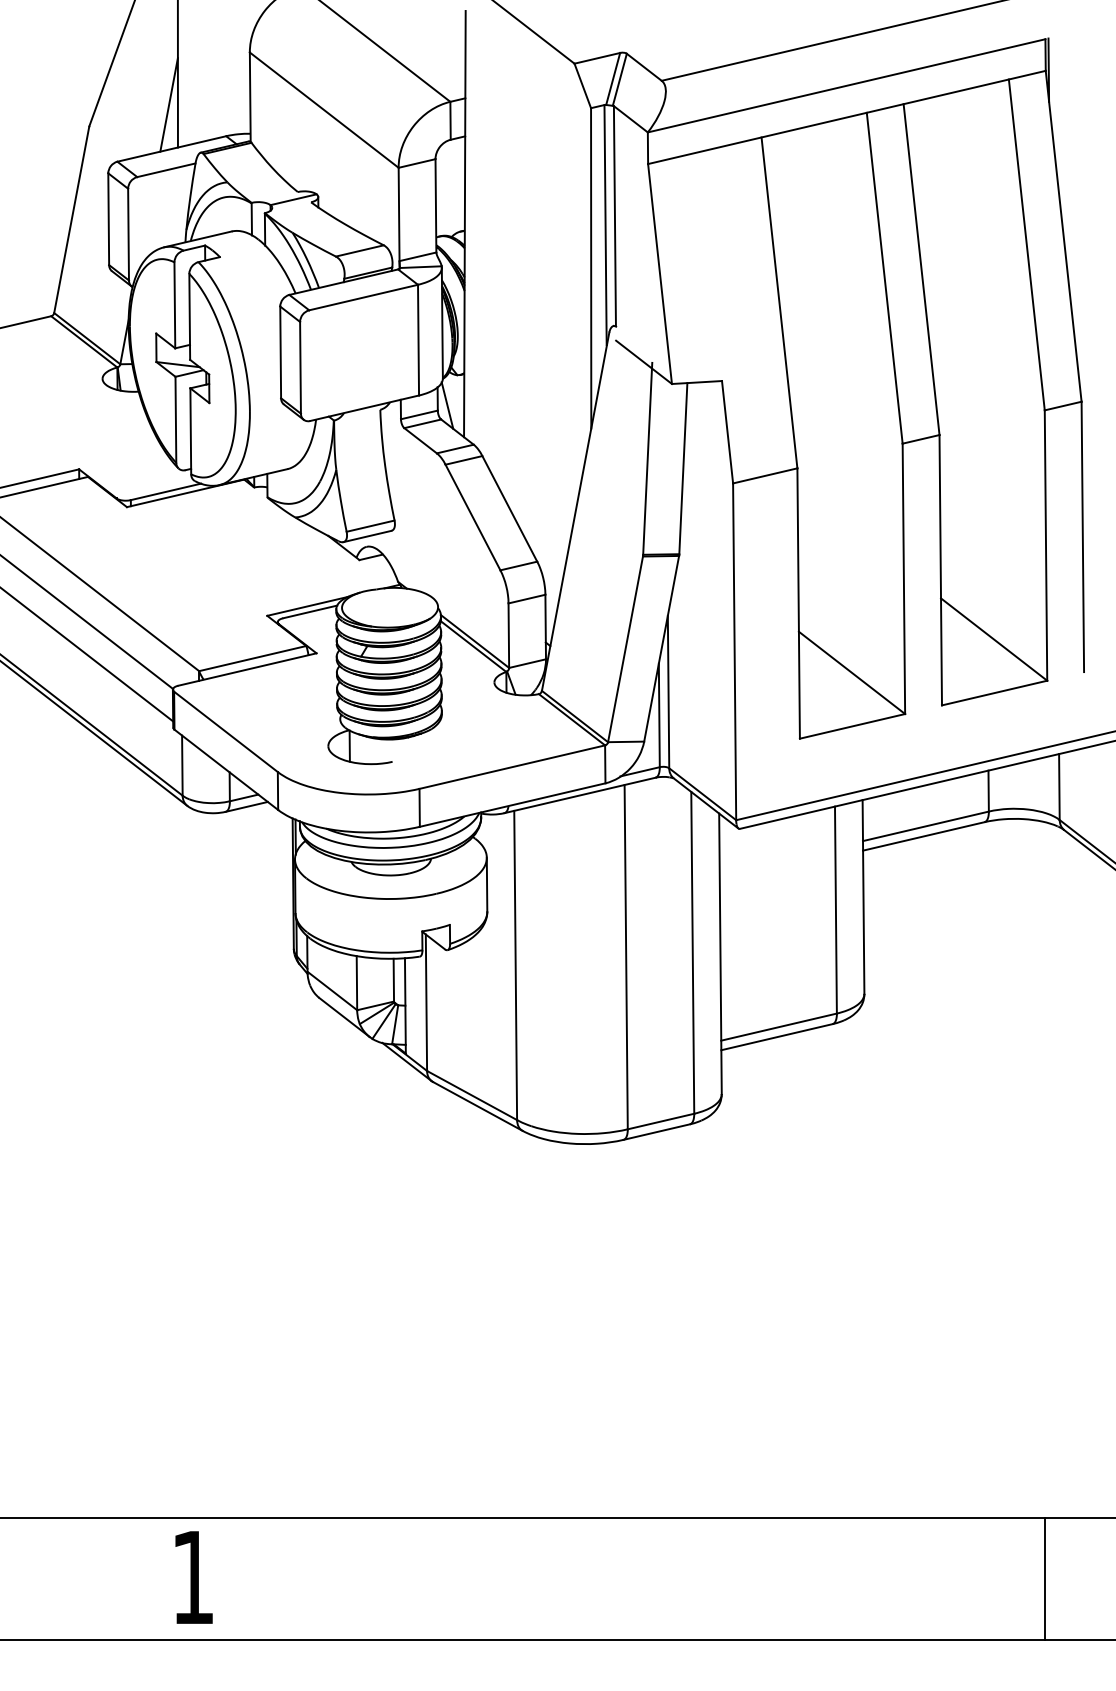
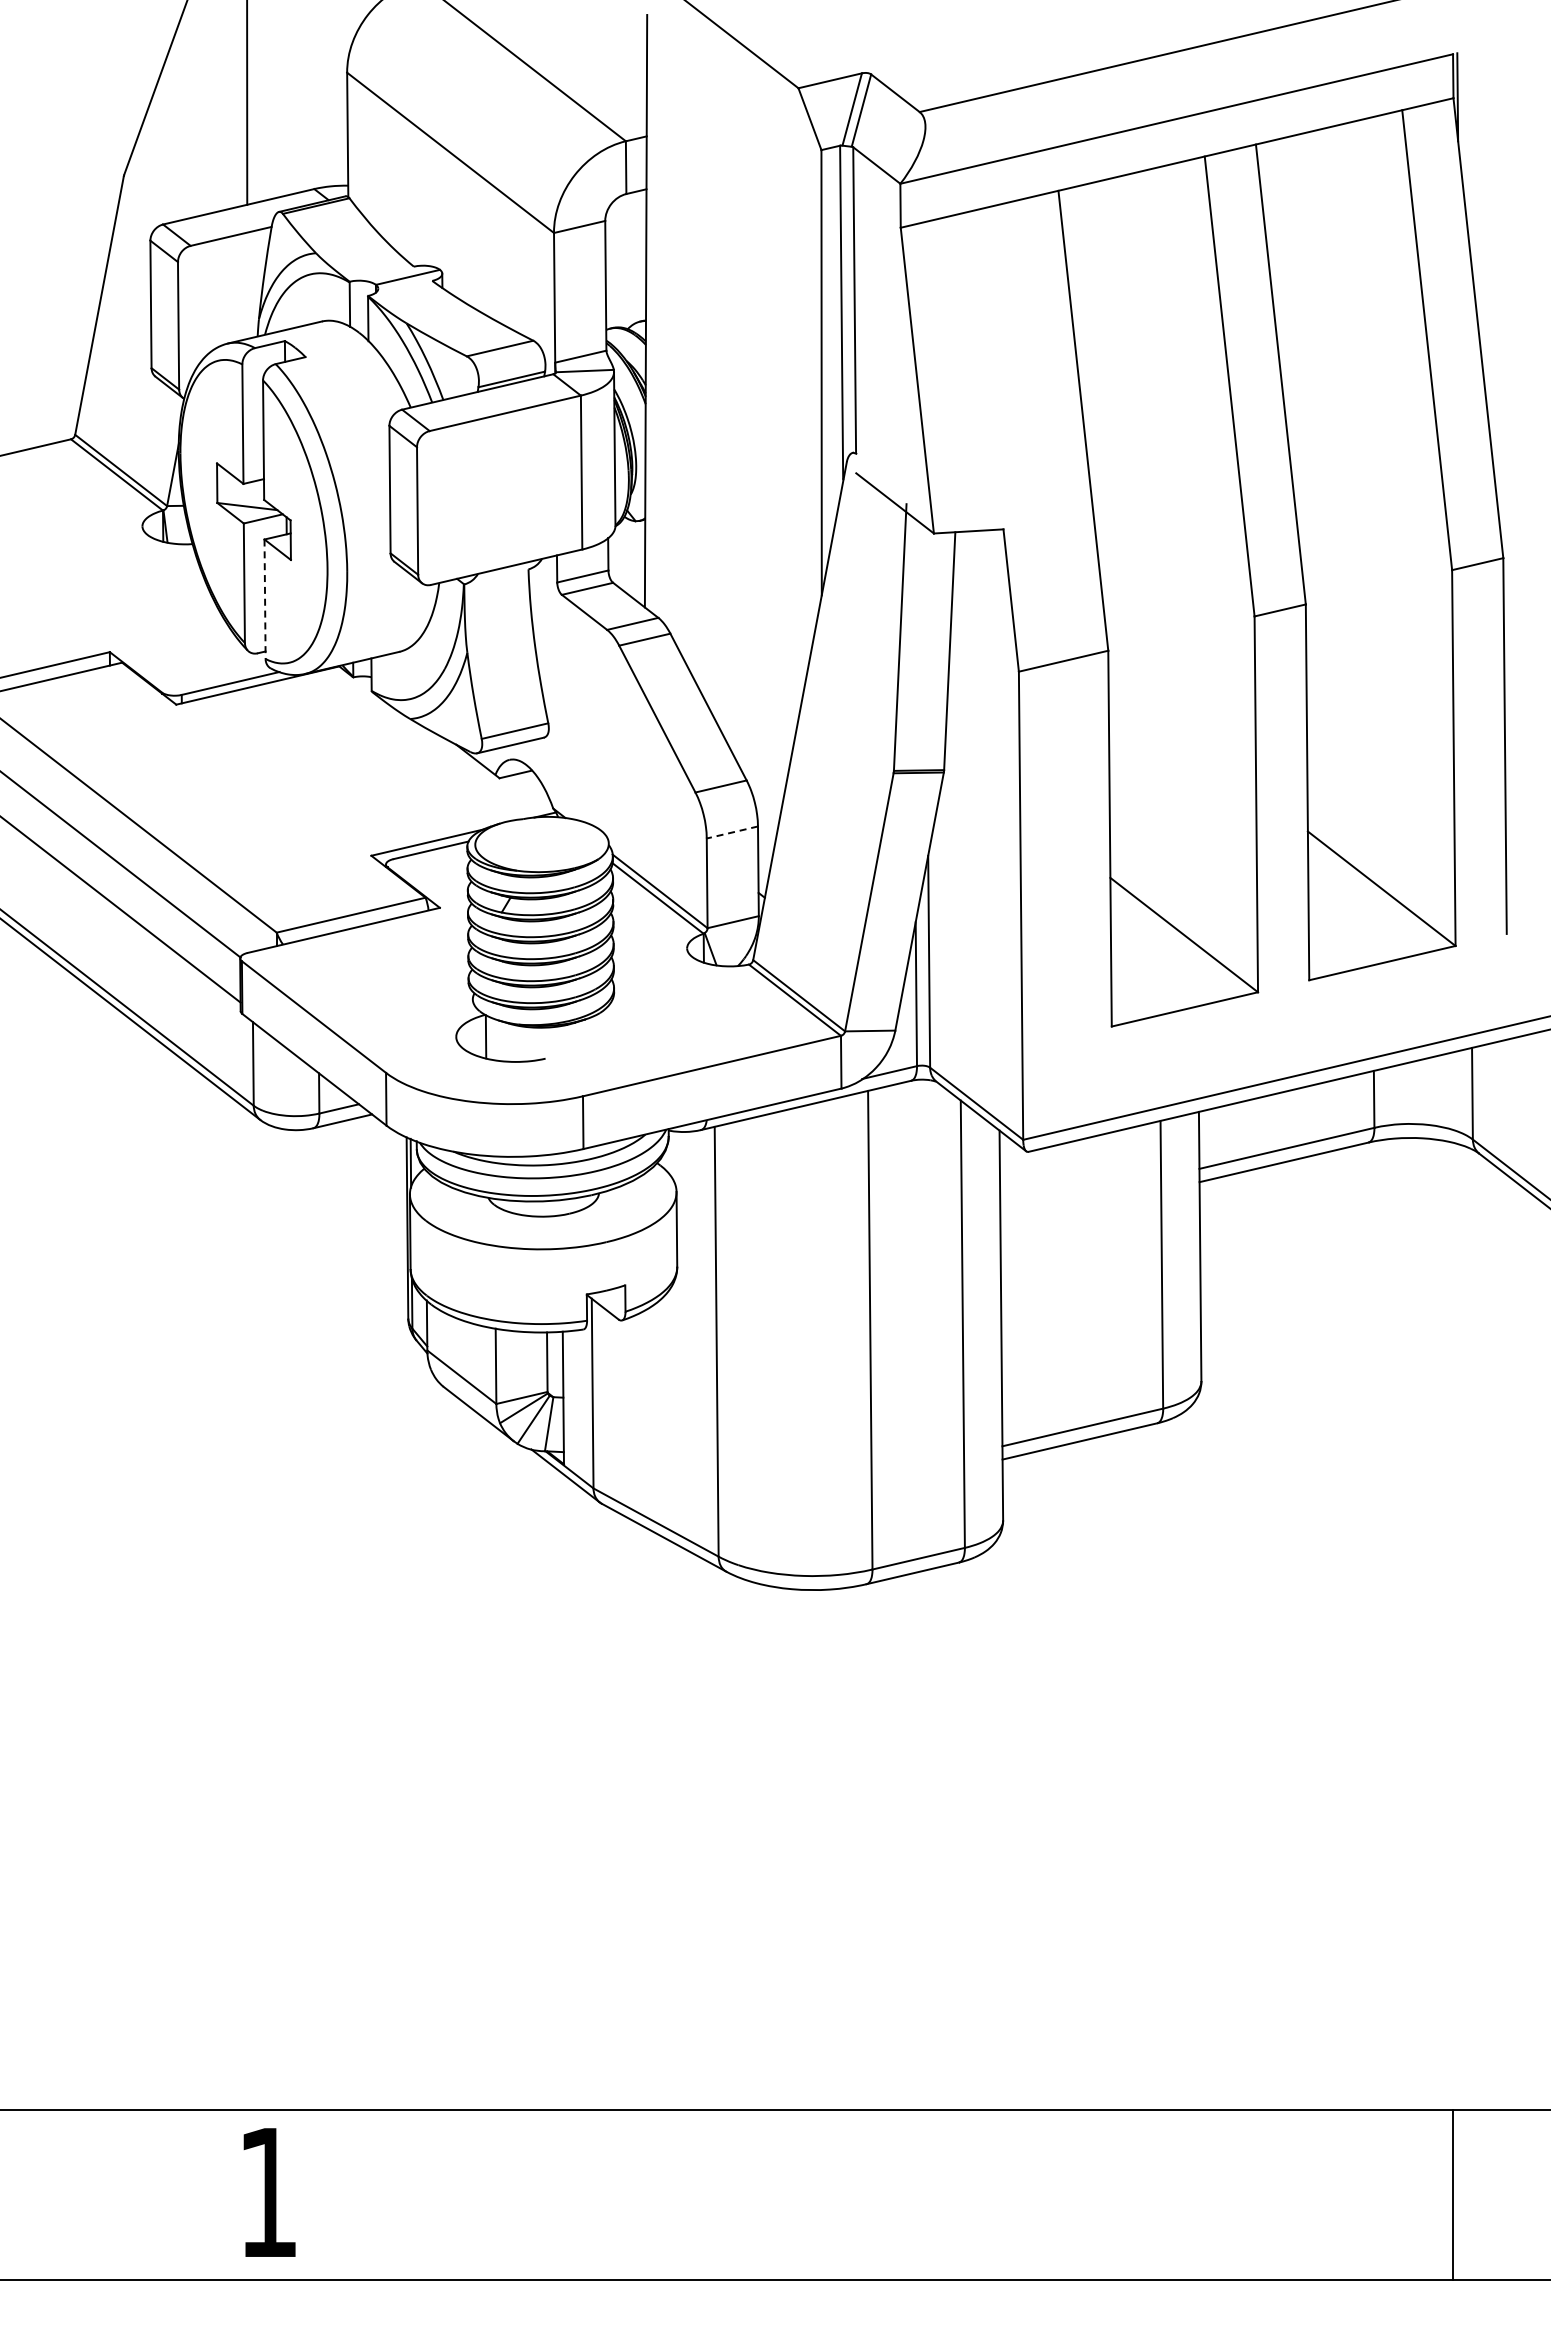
line: (168, 104) -> (234, 145), removed
line: (447, 405) -> (621, 563), removed
line: (191, 431) -> (265, 599), solid -> dashed
line: (526, 599) -> (731, 832), solid -> dashed

